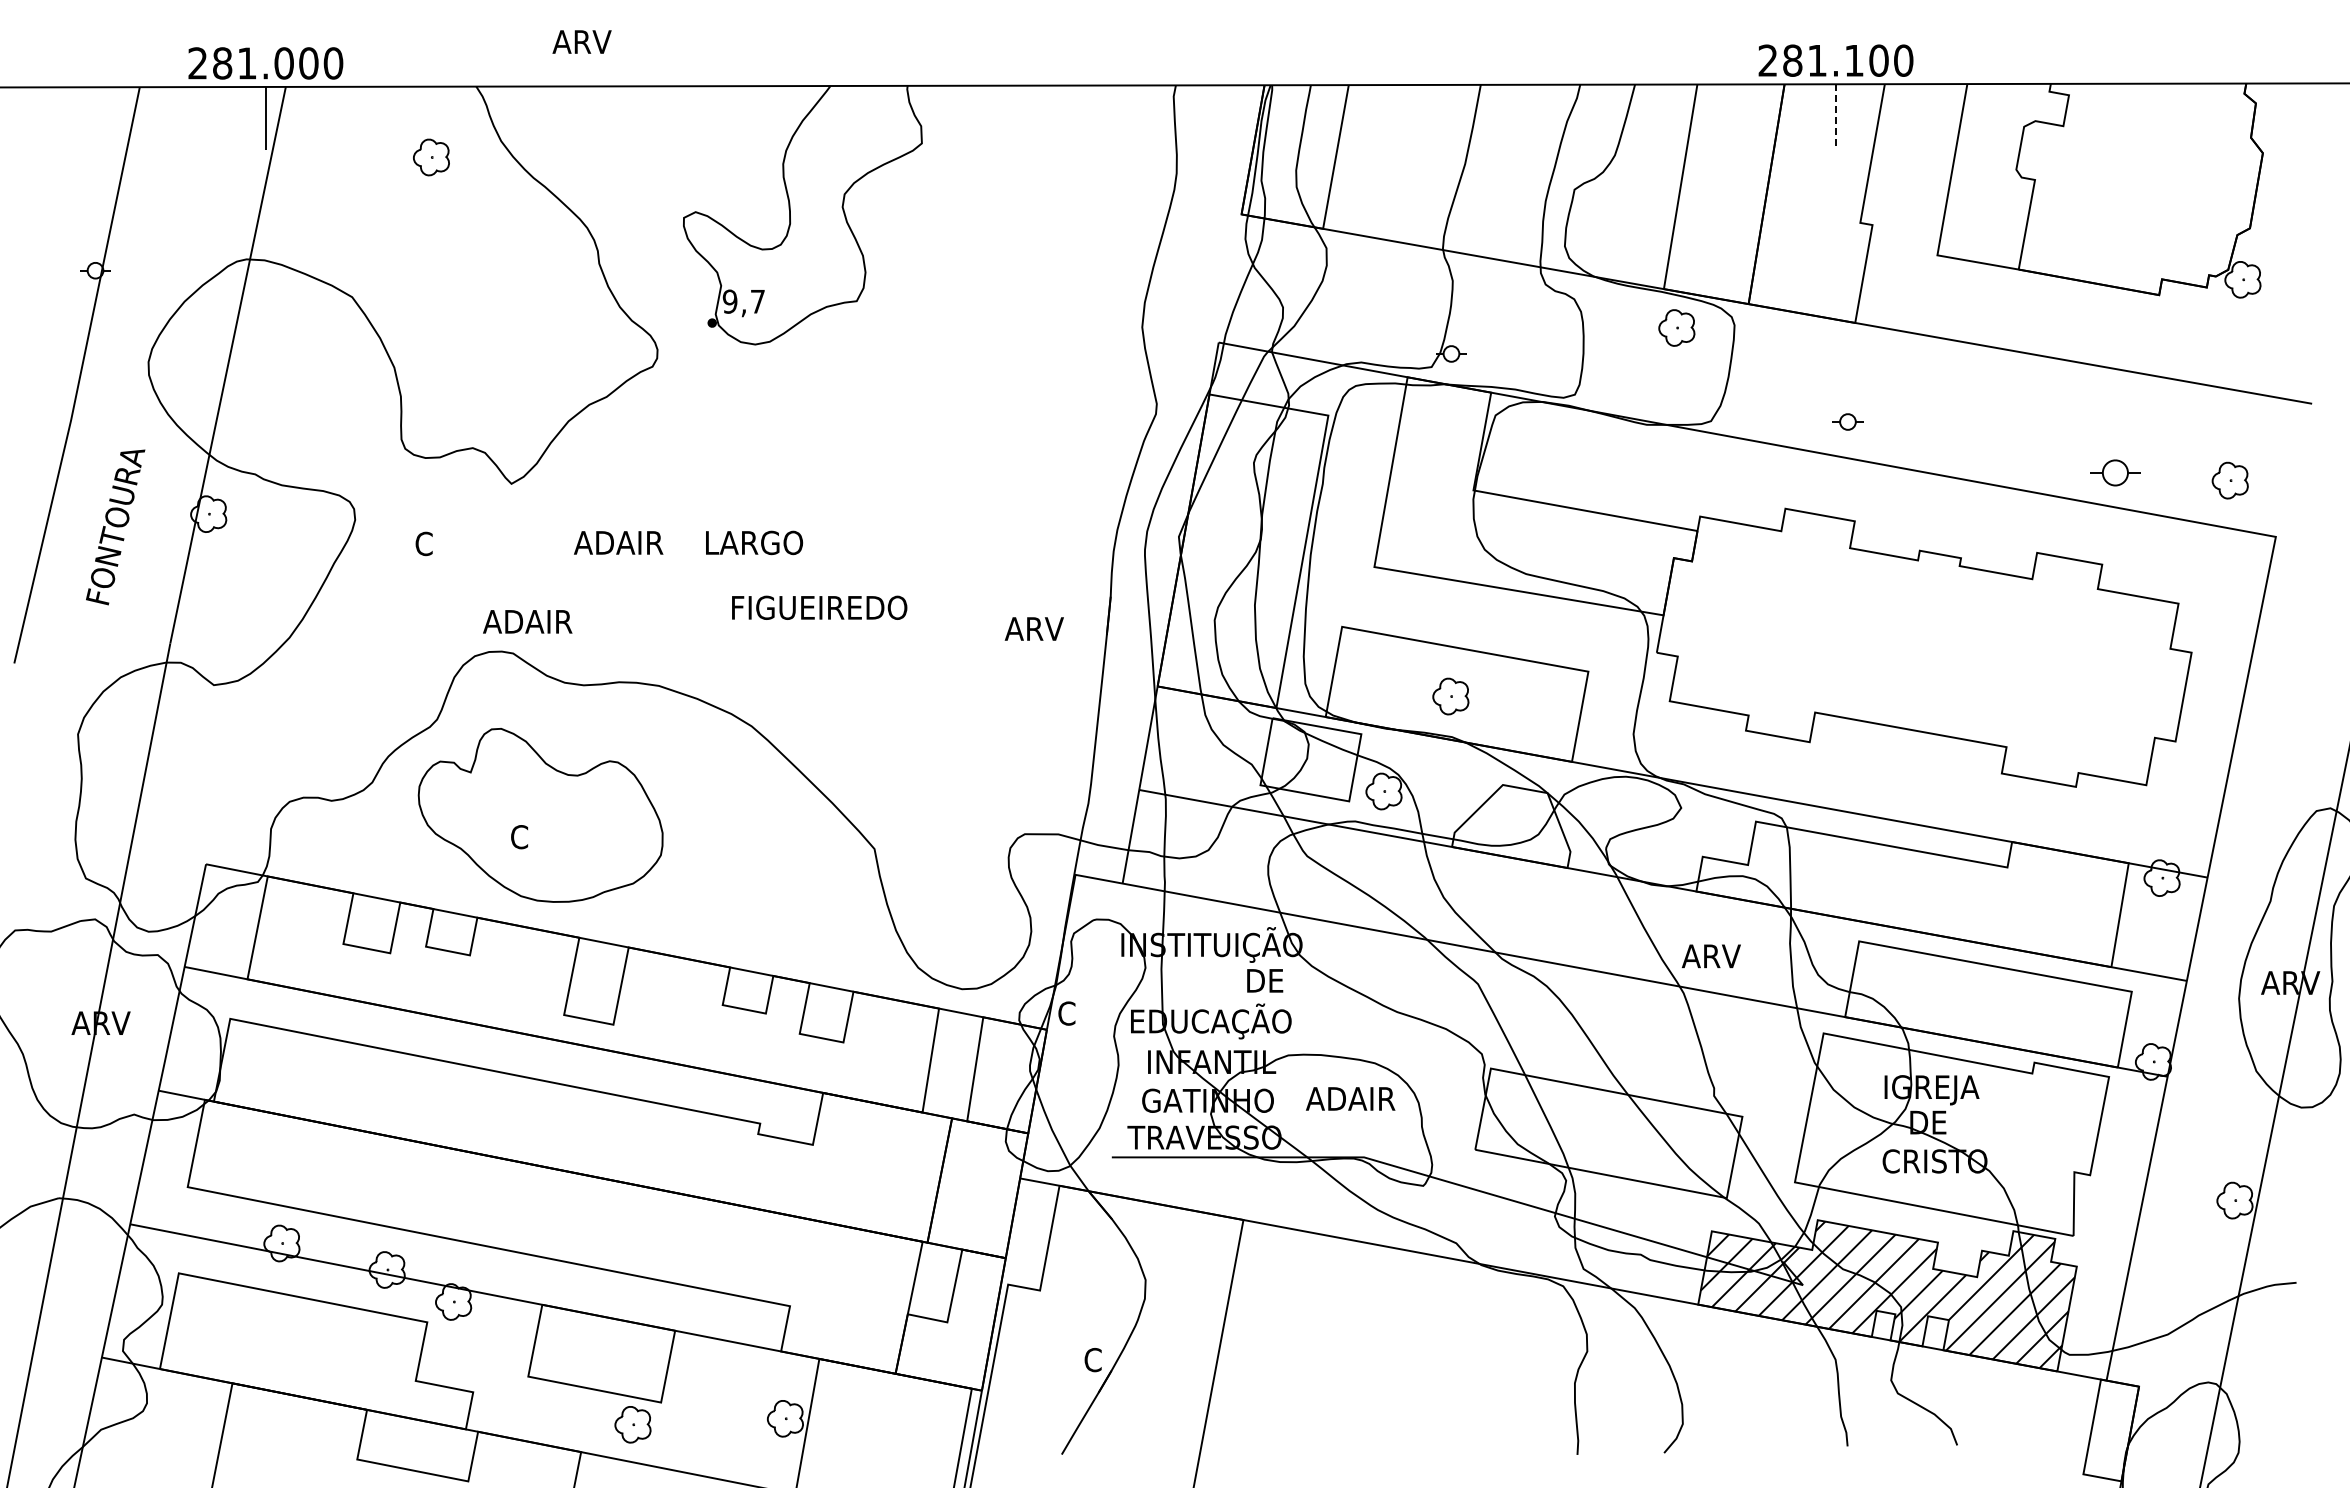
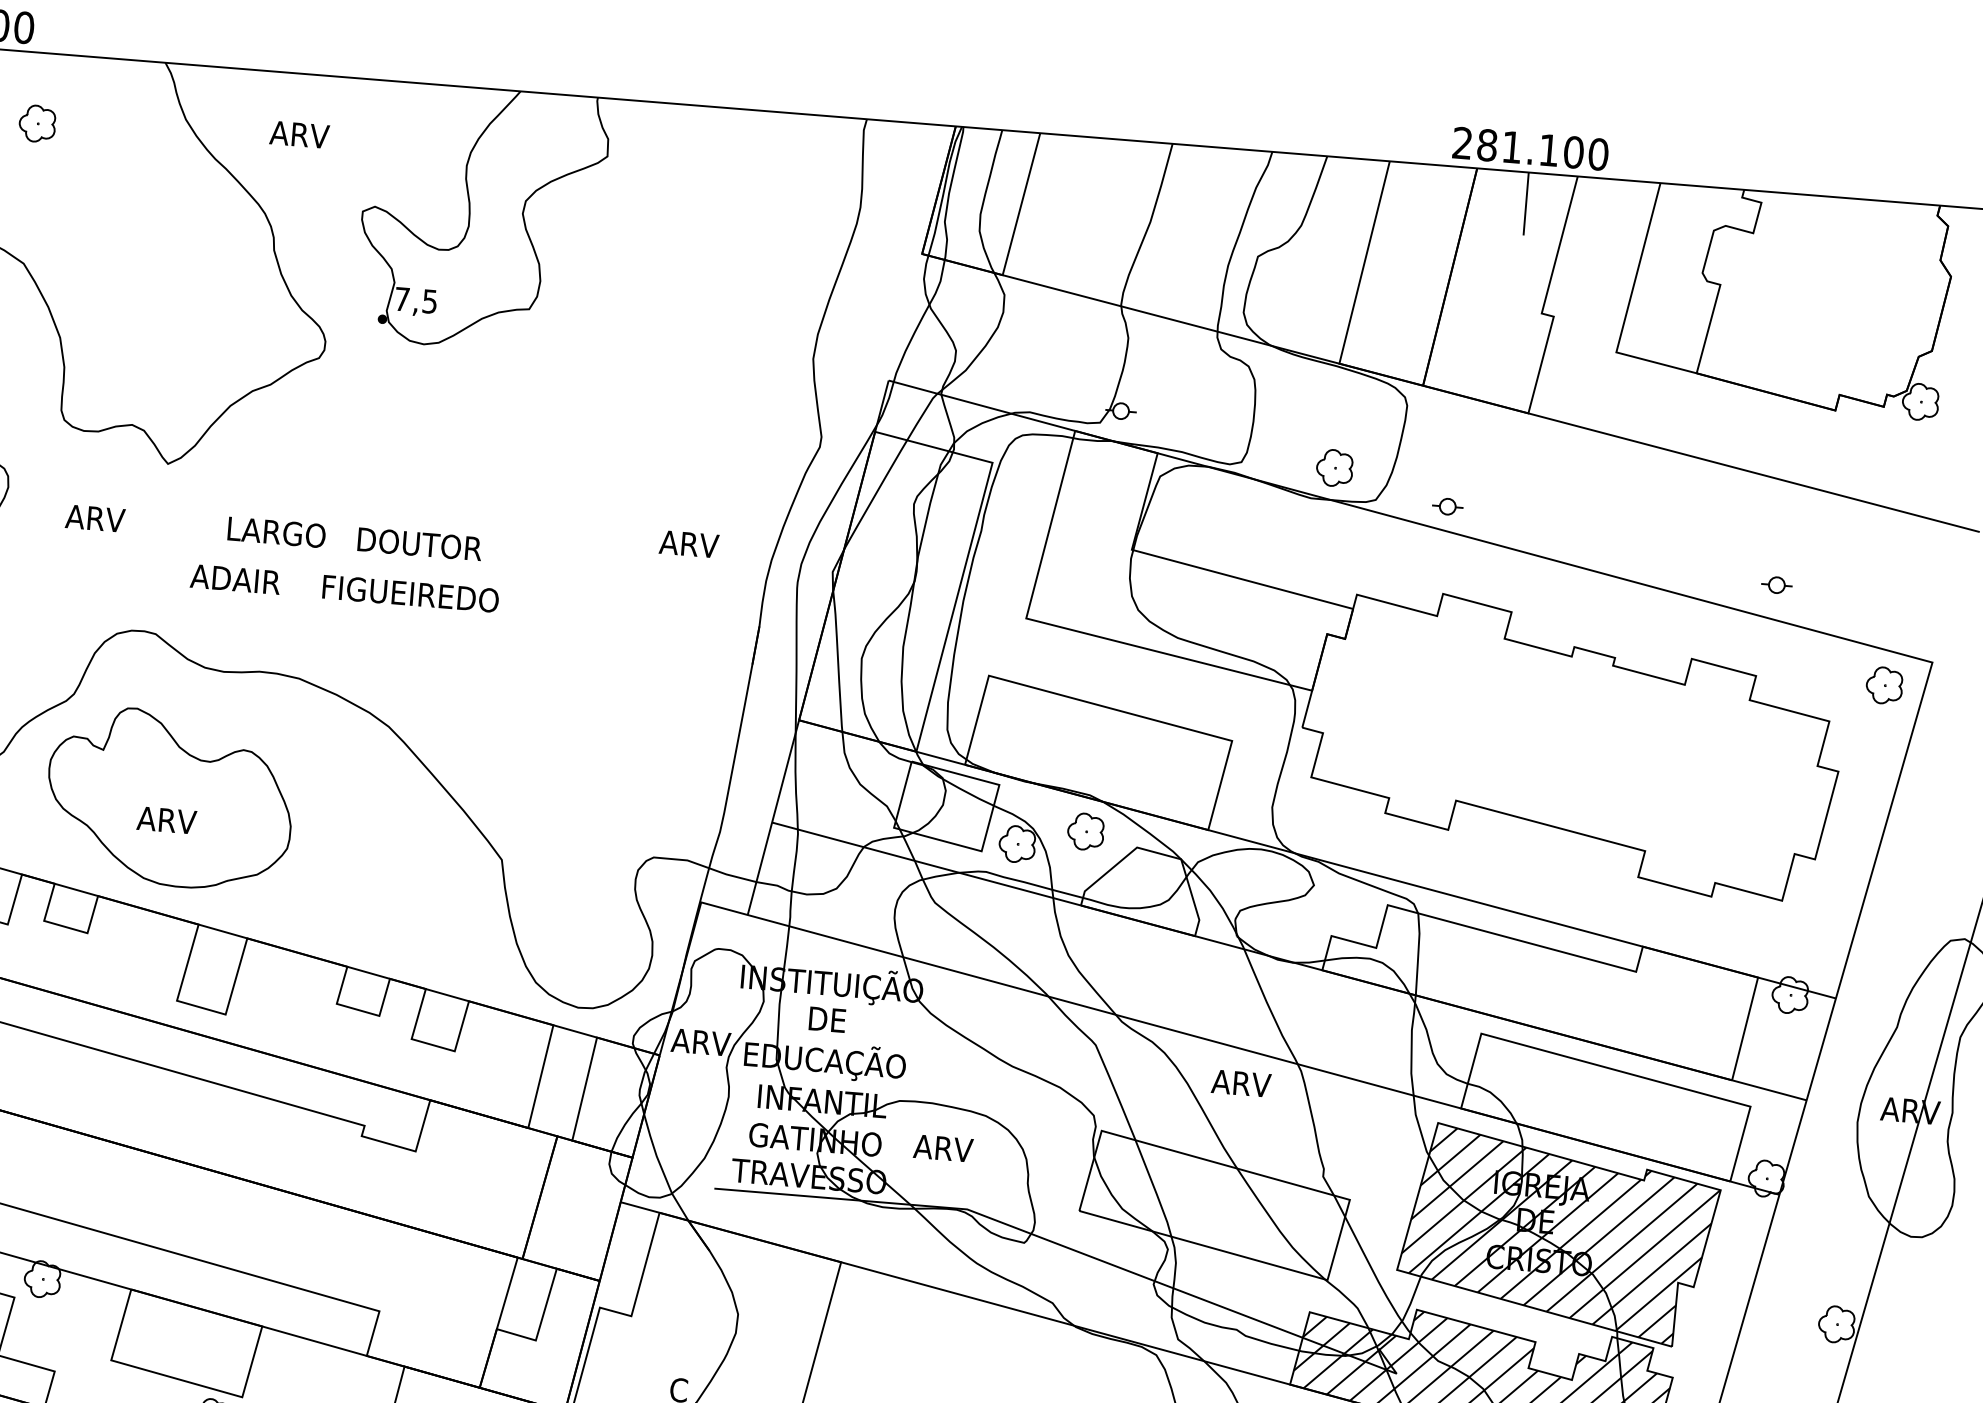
text: (581, 41) -> (299, 134), moved
line: (1835, 116) -> (1525, 204), dashed -> solid
part: (431, 157) -> (37, 123), moved
text: (743, 301) -> (415, 300), 9,7 -> 7,5
part: (1676, 327) -> (1334, 467), moved
part: (1847, 421) -> (1447, 506), moved
part: (2115, 472) -> (1776, 584), size x0.62
part: (2229, 480) -> (1883, 685), moved
text: (623, 542) -> (275, 531), ADAIR -> LARGO
text: (768, 542) -> (420, 543), LARGO -> DOUTOR
text: (443, 543) -> (94, 518), C -> ARV
text: (819, 607) -> (410, 593), moved
text: (527, 621) -> (235, 579), moved
text: (1033, 628) -> (688, 543), moved
part: (1450, 696) -> (1085, 831), moved
text: (538, 837) -> (165, 820), C -> ARV
text: (1710, 956) -> (1240, 1083), moved
text: (1265, 980) -> (827, 1019), moved
text: (1086, 1013) -> (700, 1042), C -> ARV
text: (1363, 1098) -> (971, 1150), ADAIR -> ARV
hatch: (1953, 1135) -> (1559, 1236), added

